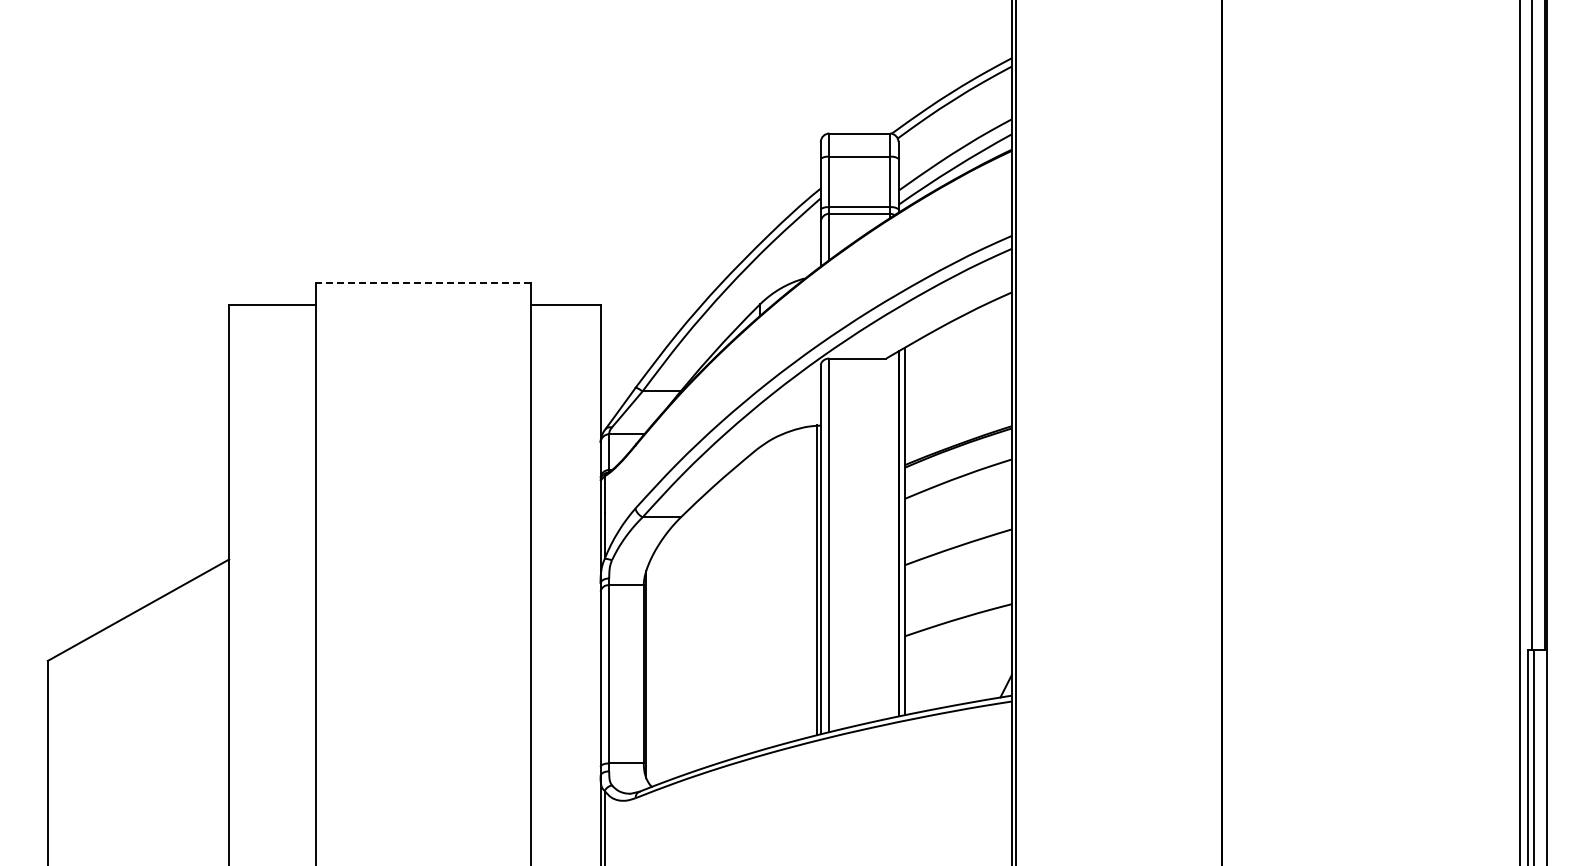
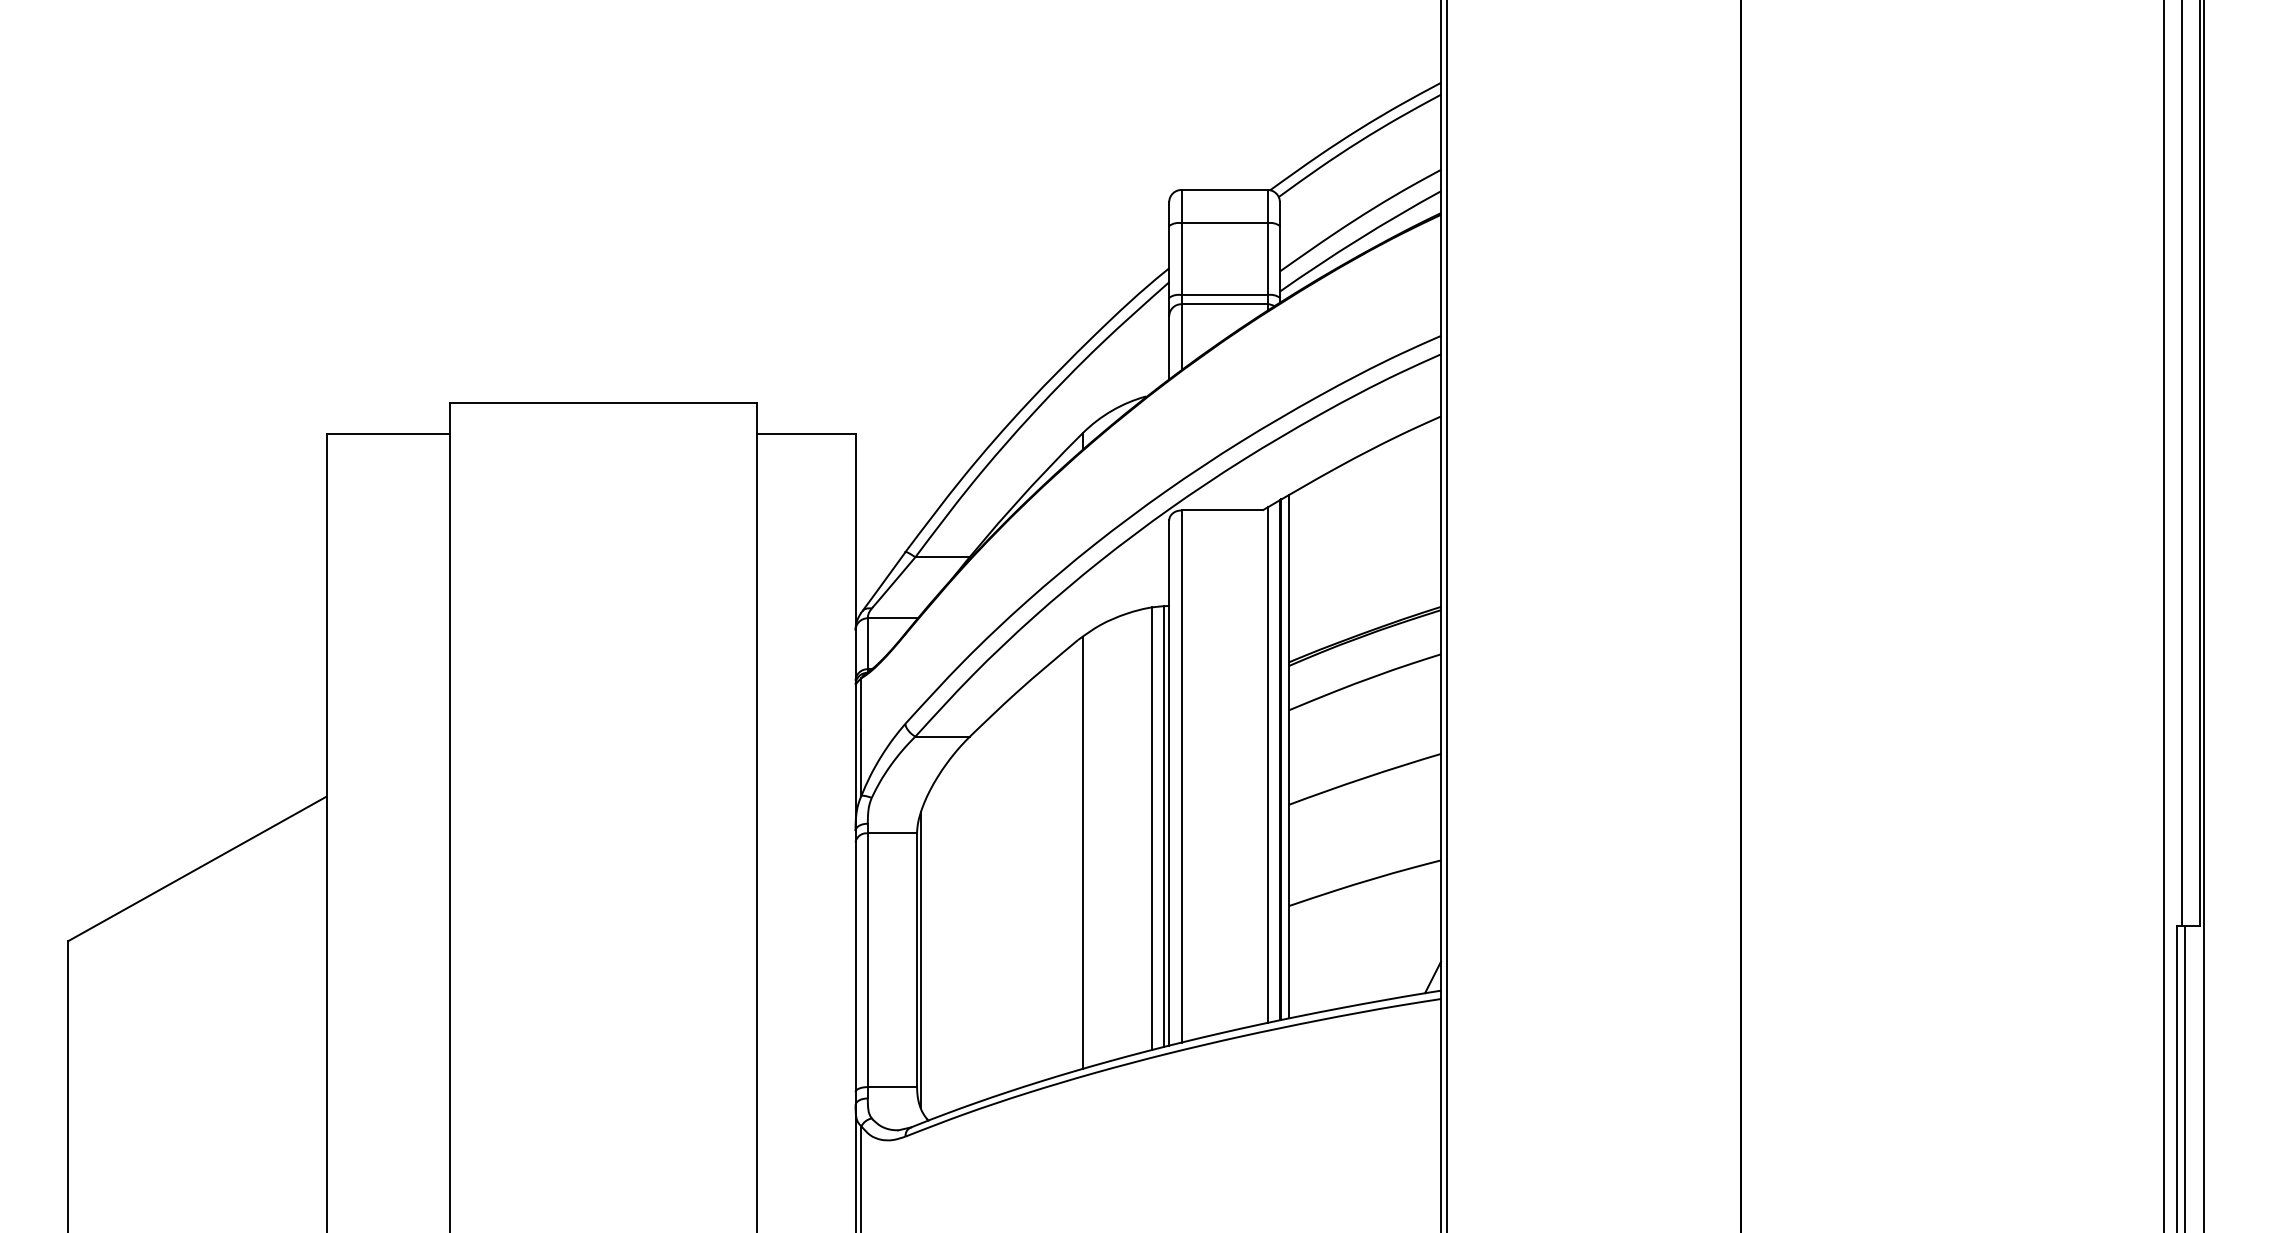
line: (423, 283) -> (603, 403), dashed -> solid
line: (889, 537) -> (1267, 765), added
line: (808, 581) -> (1151, 828), added
line: (760, 598) -> (1083, 852), added

